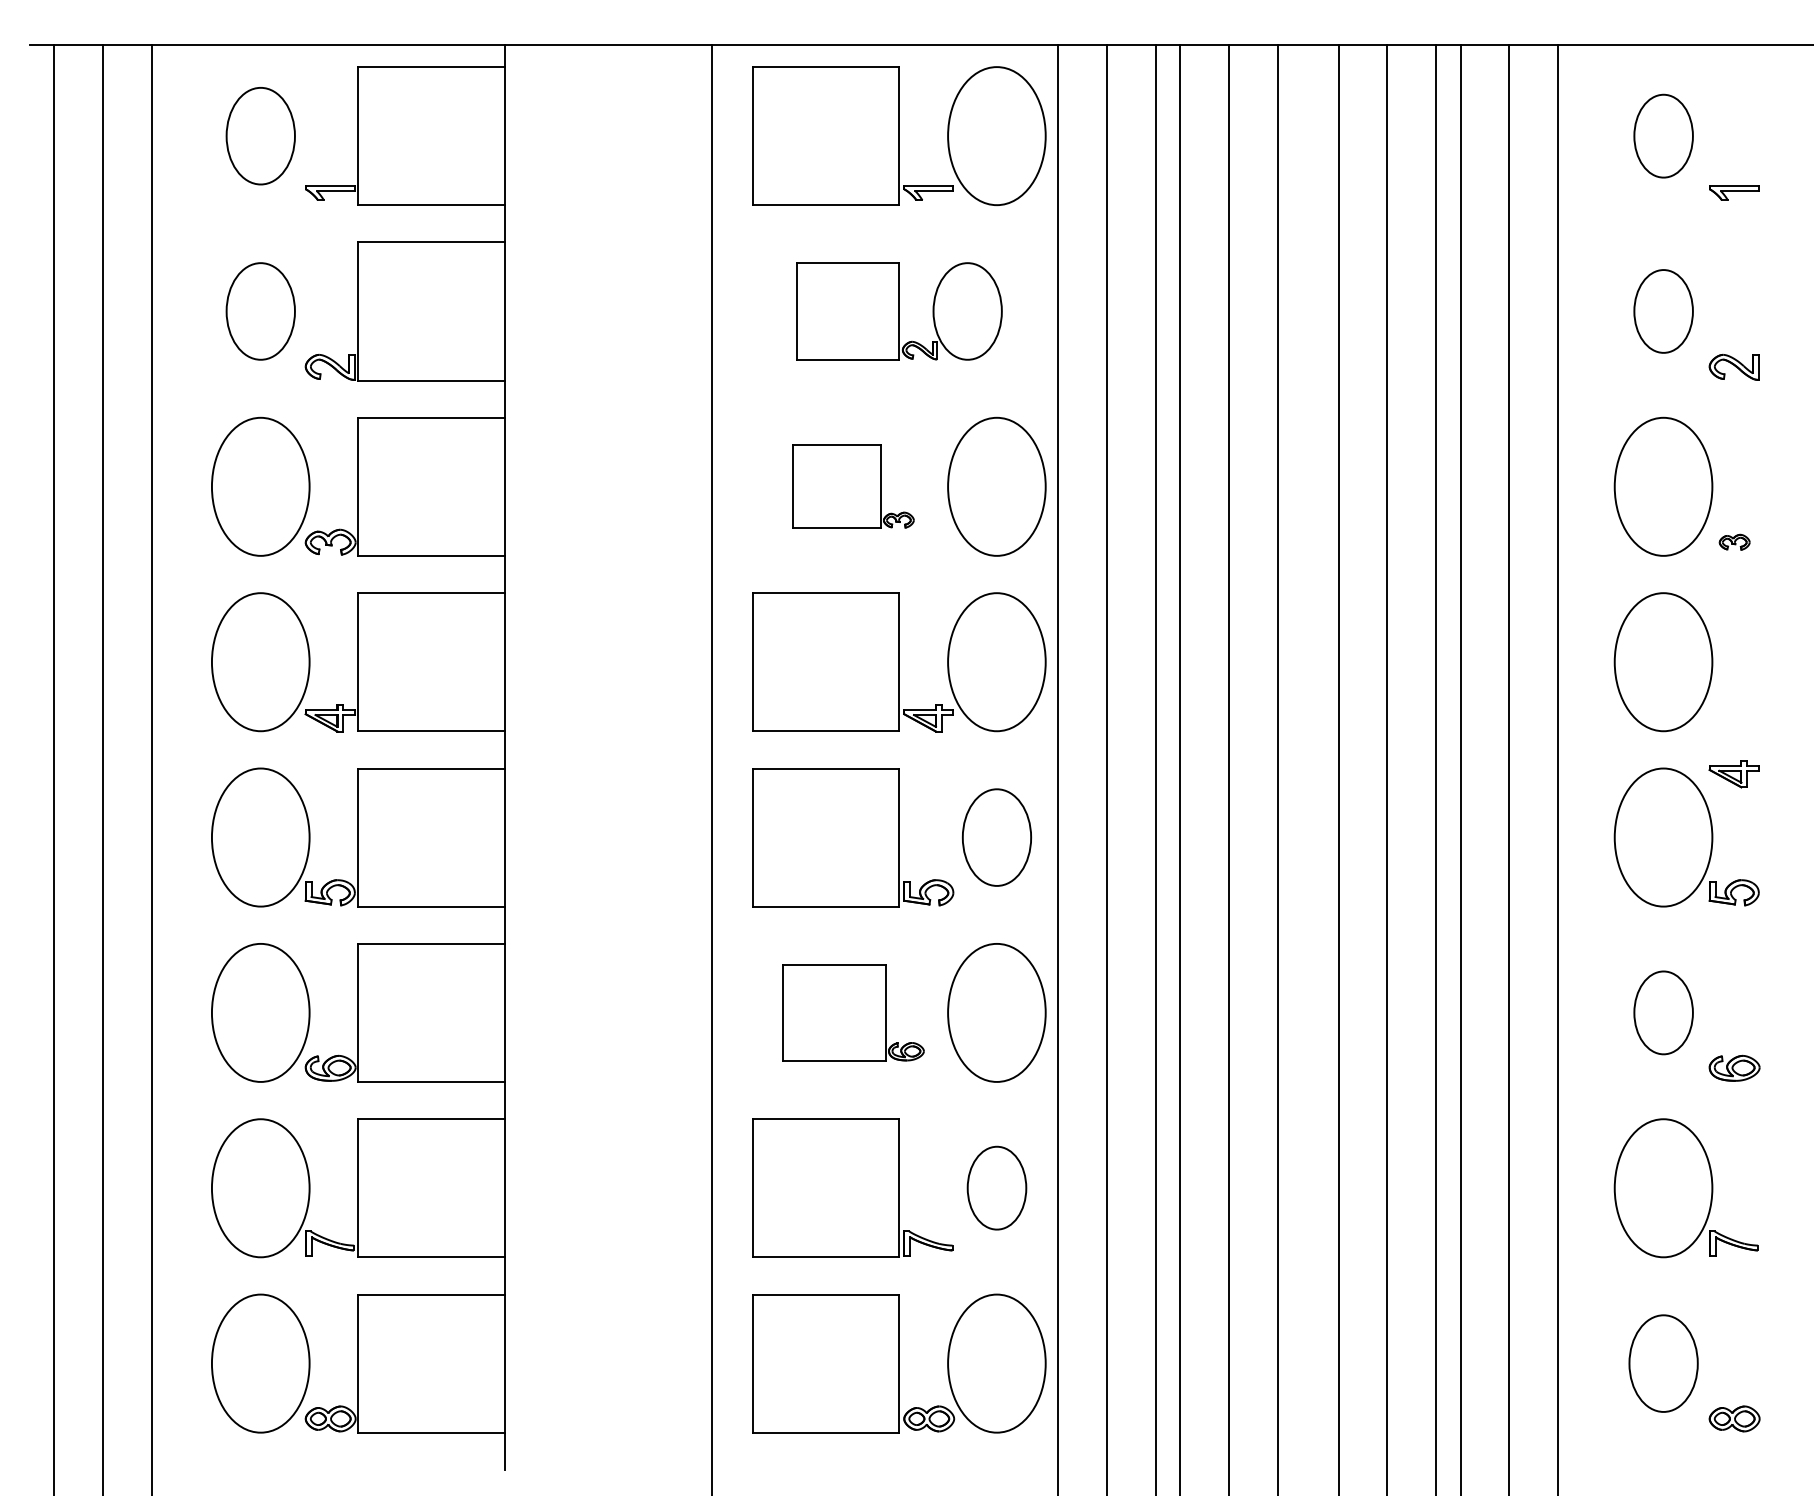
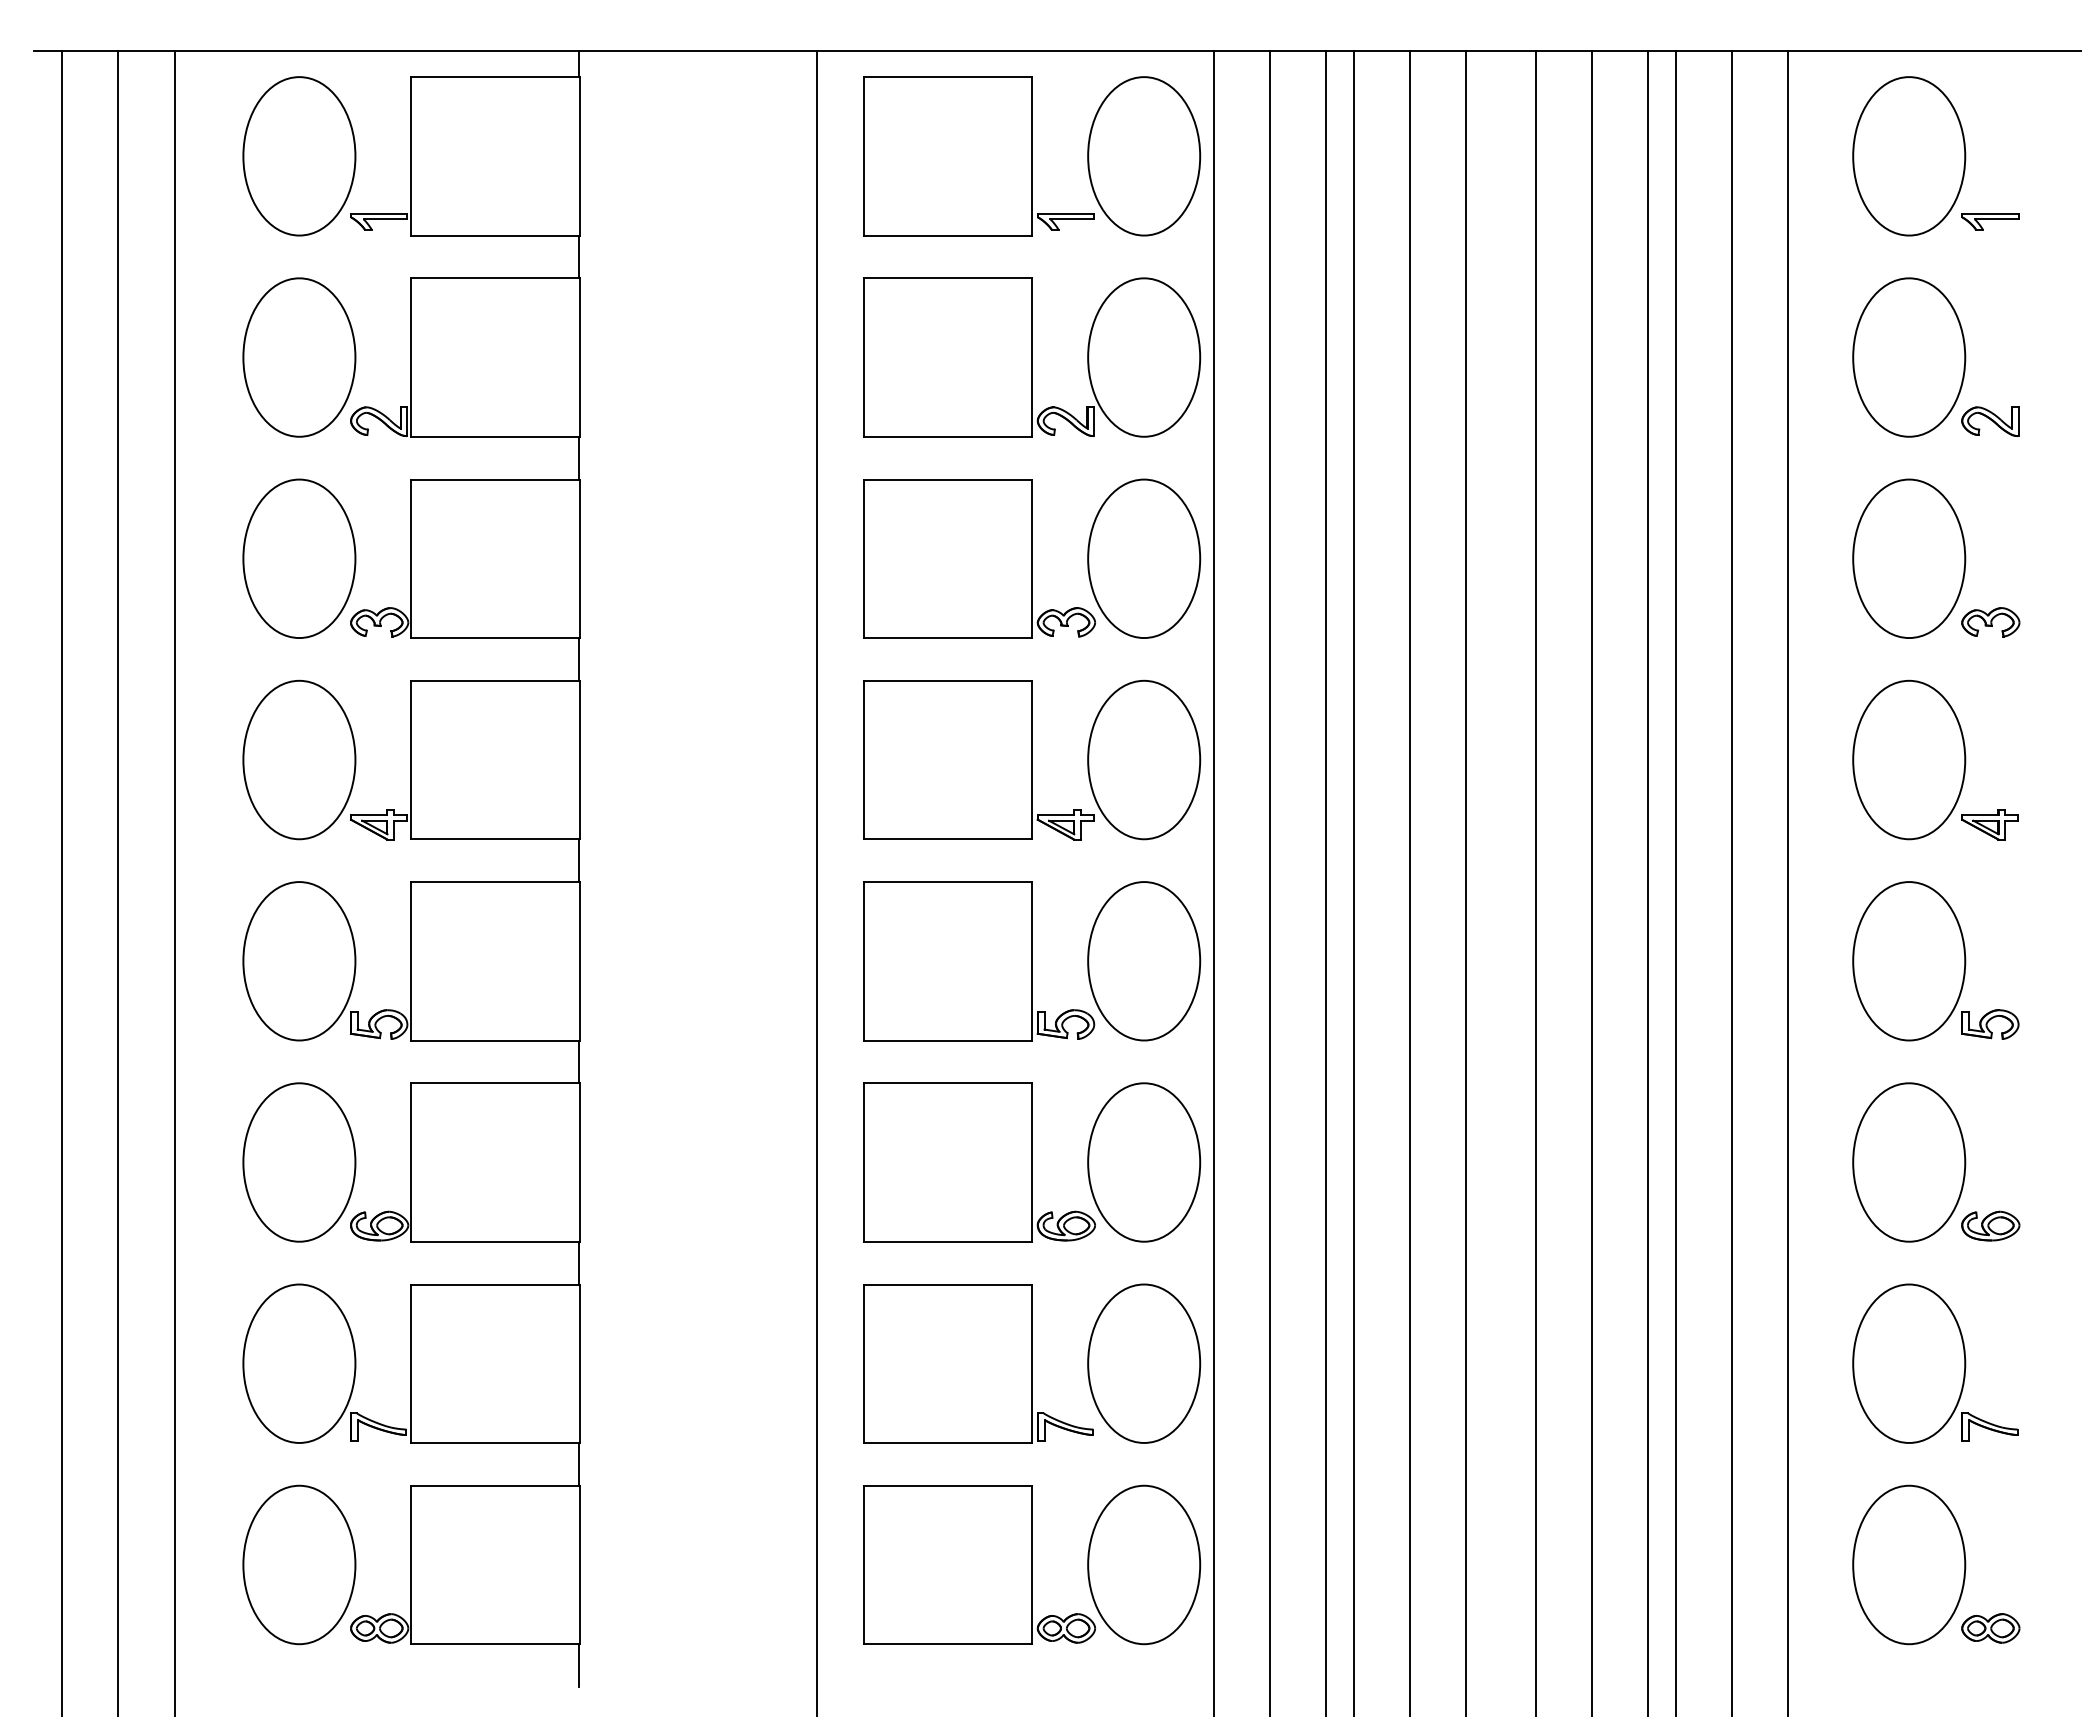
part: (260, 136) -> (299, 156), size x1.43
part: (1663, 136) -> (1909, 156), size x1.67
part: (260, 311) -> (299, 357), size x1.43
part: (899, 311) -> (1032, 357), size x1.43
part: (1663, 311) -> (1909, 357), size x1.67
part: (853, 486) -> (979, 558), size x1.67
part: (1734, 542) -> (1990, 622), size x1.67
part: (1733, 774) -> (1989, 824), moved
part: (997, 837) -> (1144, 961), size x1.43
part: (853, 1012) -> (979, 1162), size x1.43
part: (1663, 1012) -> (1909, 1162), size x1.67
part: (997, 1188) -> (1144, 1363), size x1.67
part: (1663, 1363) -> (1909, 1564), size x1.43

